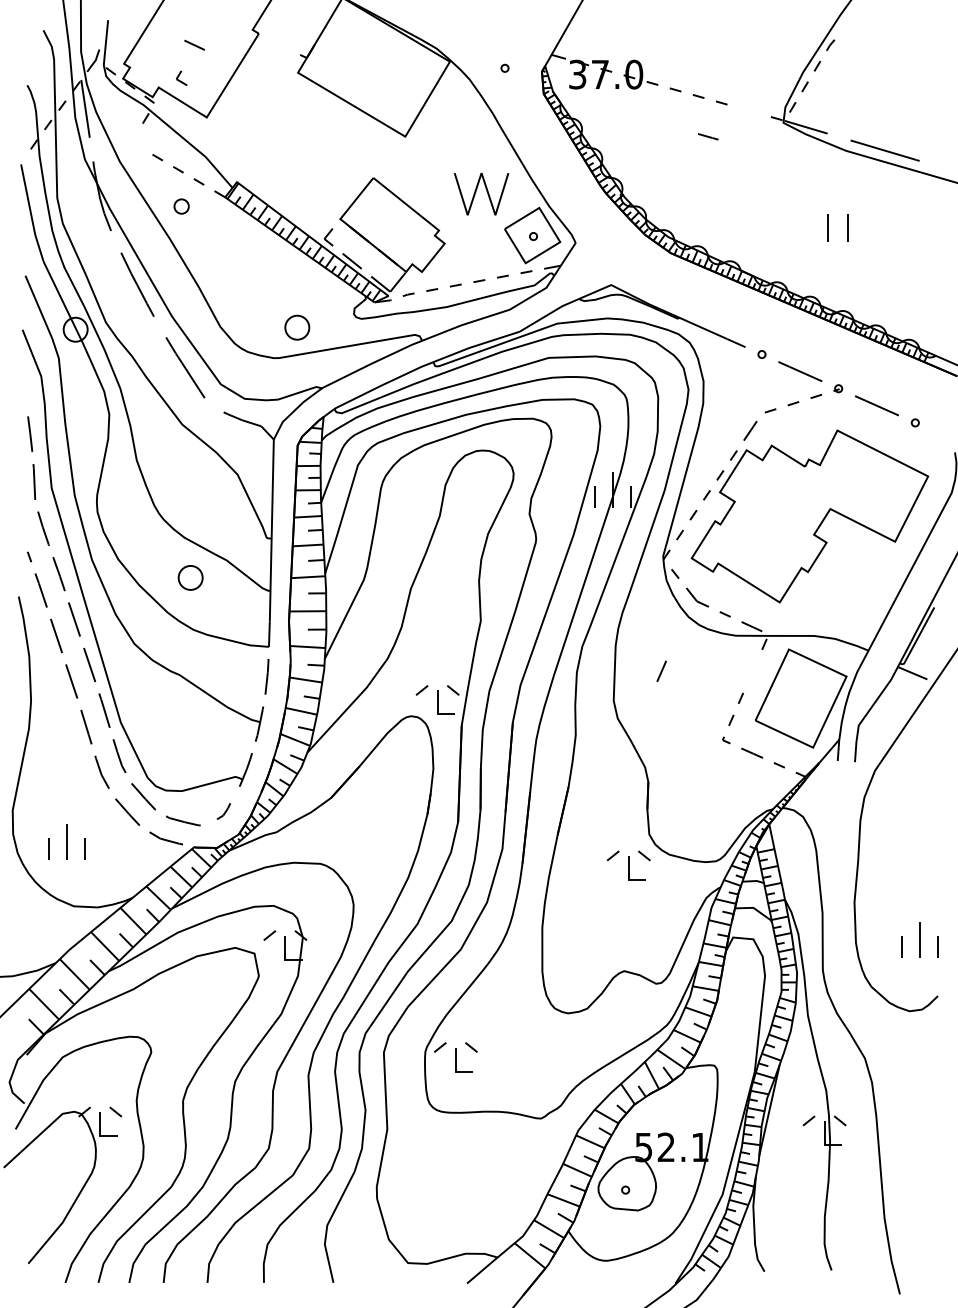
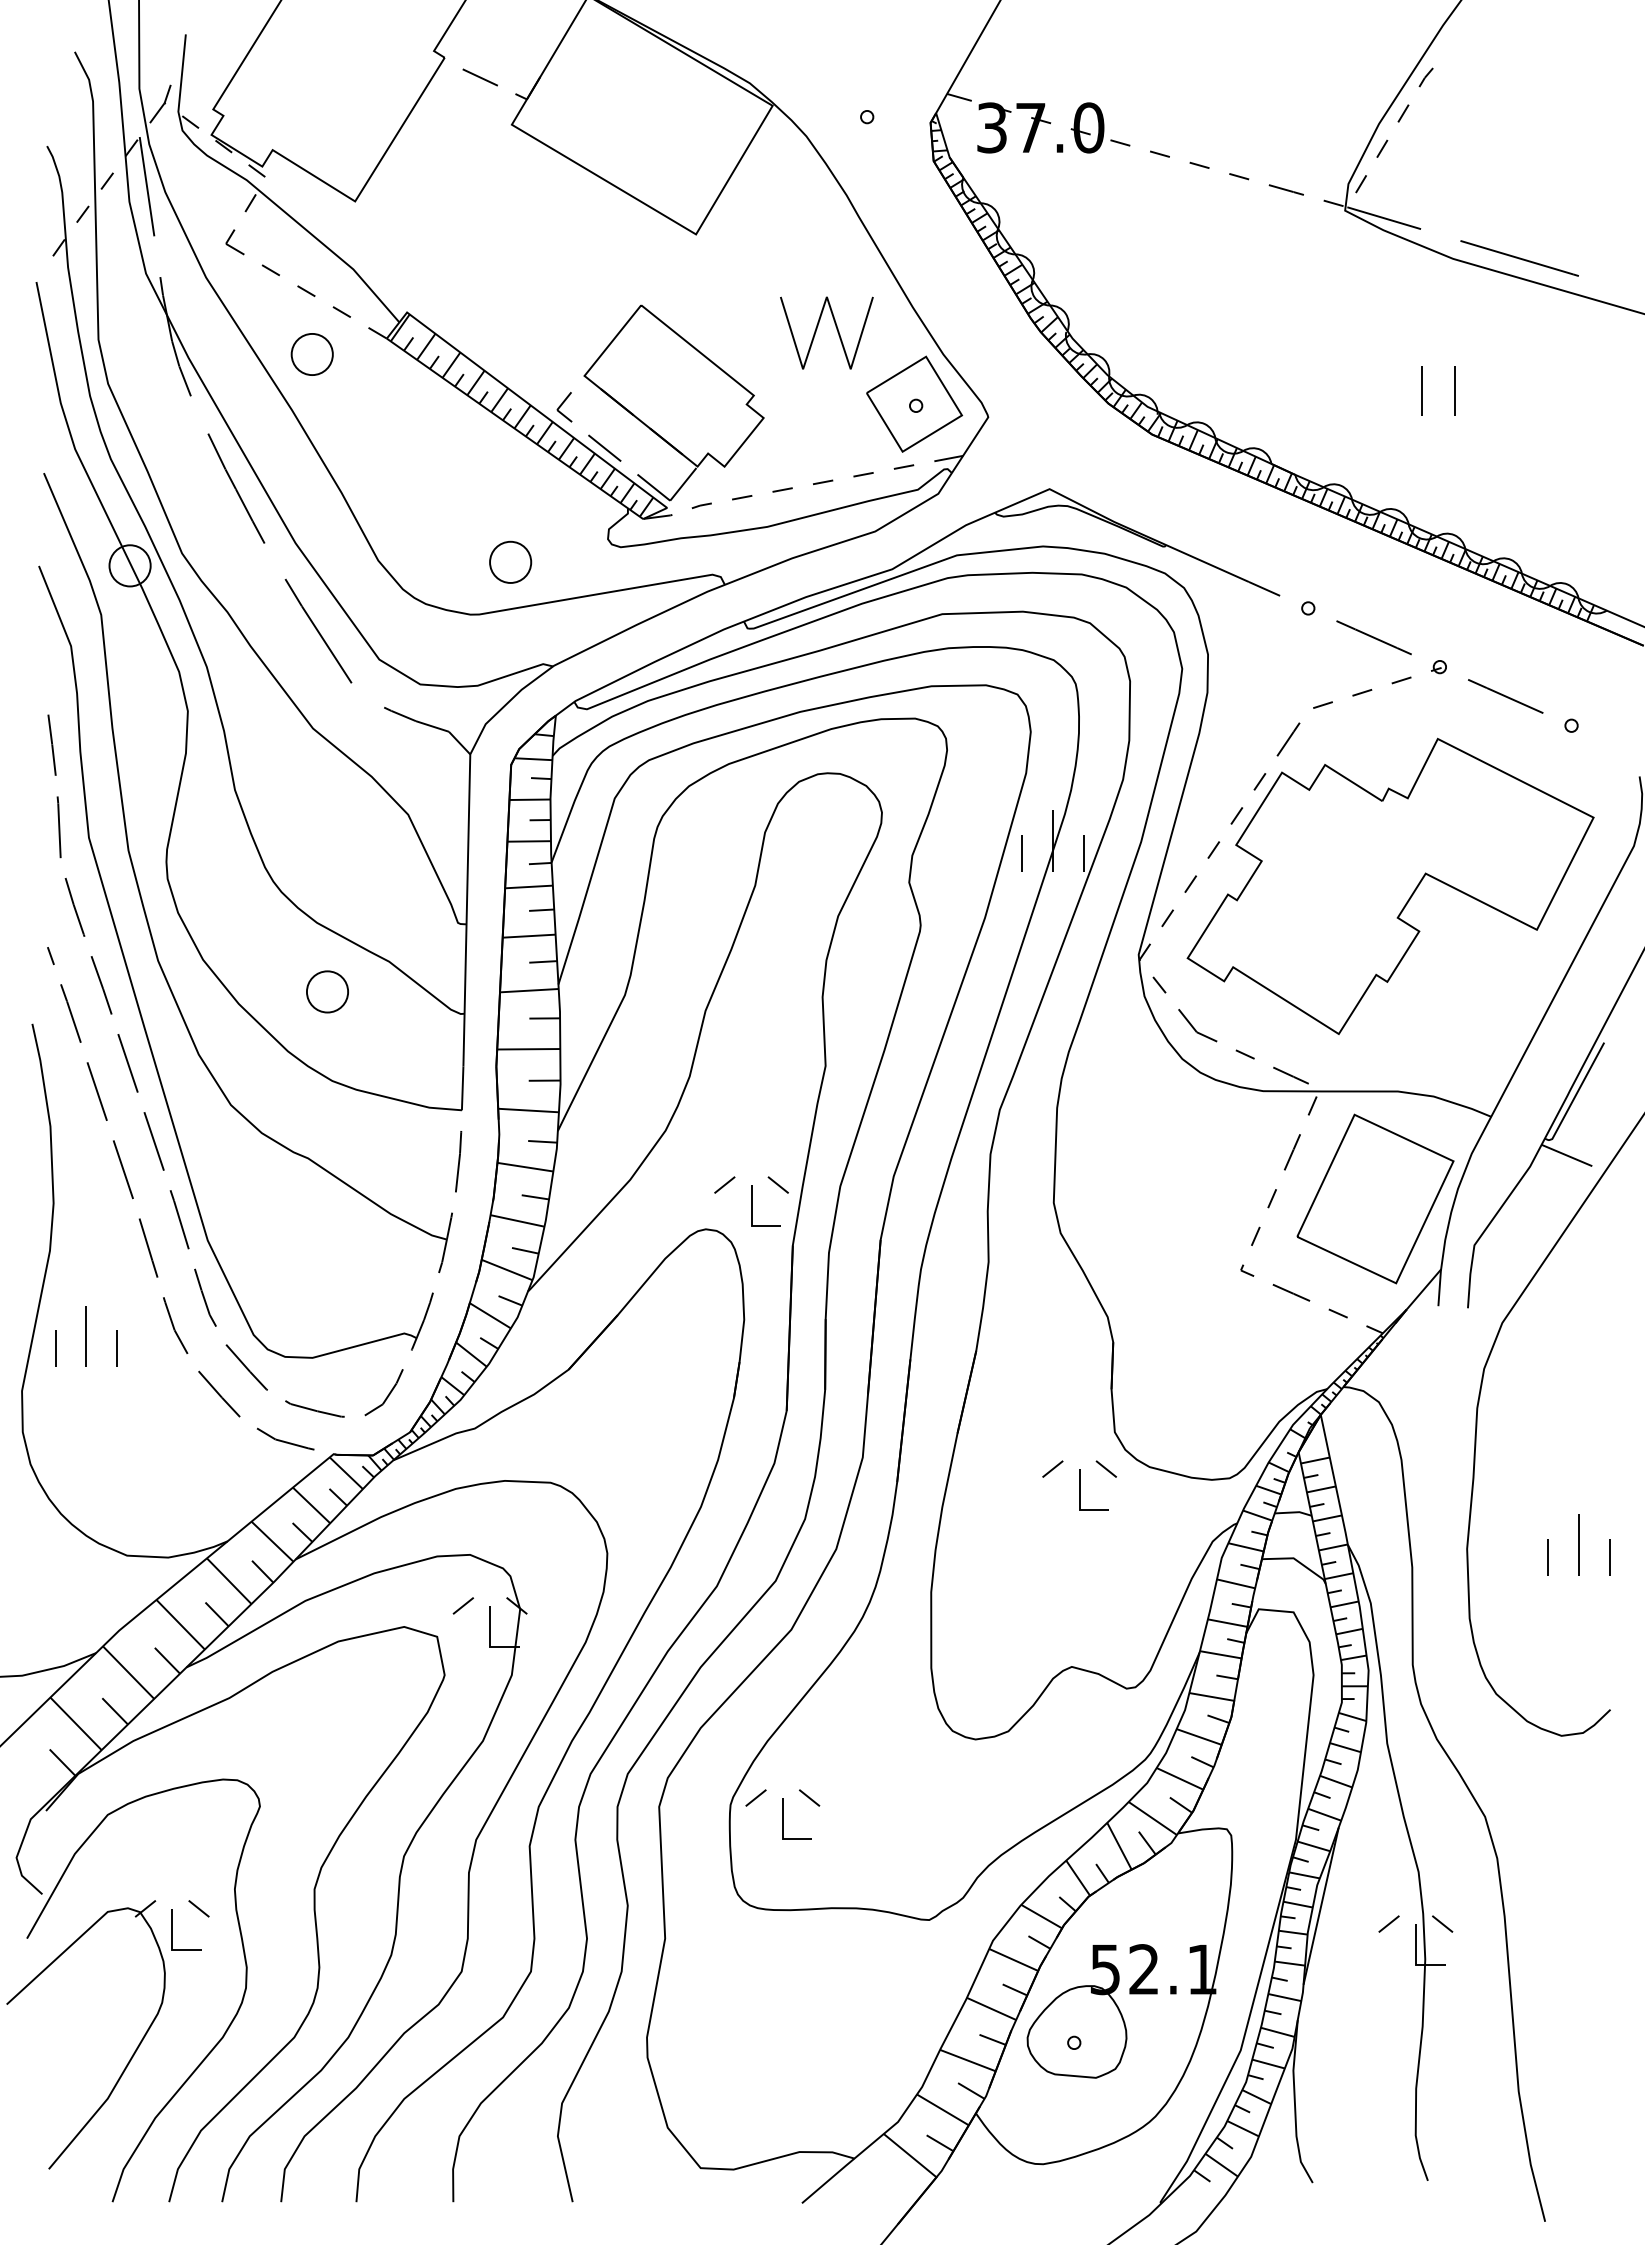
line: (194, 45) -> (480, 77), moved
part: (181, 77) -> (234, 240), moved
line: (708, 136) -> (1286, 189), moved
part: (181, 206) -> (311, 354), size x1.67
line: (661, 670) -> (1292, 1150), moved
part: (223, 811) -> (383, 1392), size x1.67
part: (66, 841) -> (85, 1336), moved
part: (919, 939) -> (1578, 1543), moved

